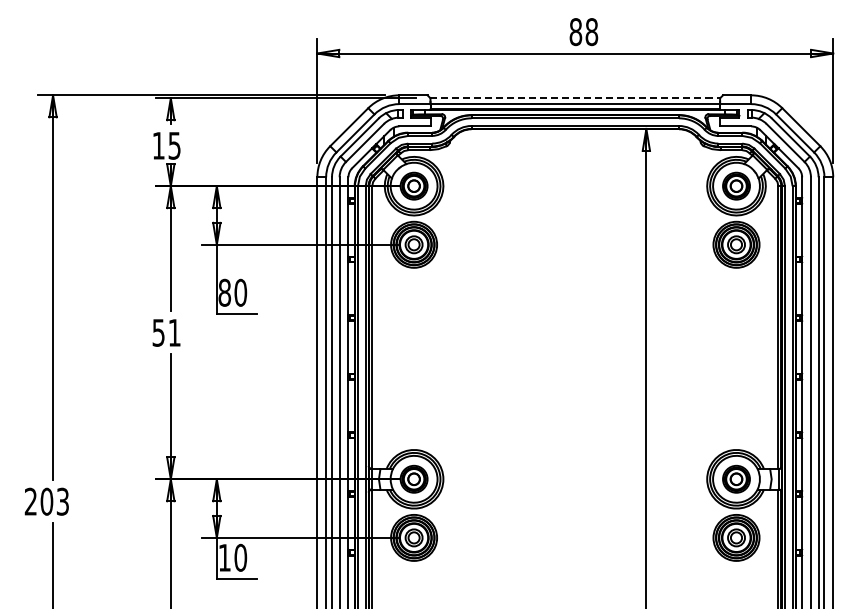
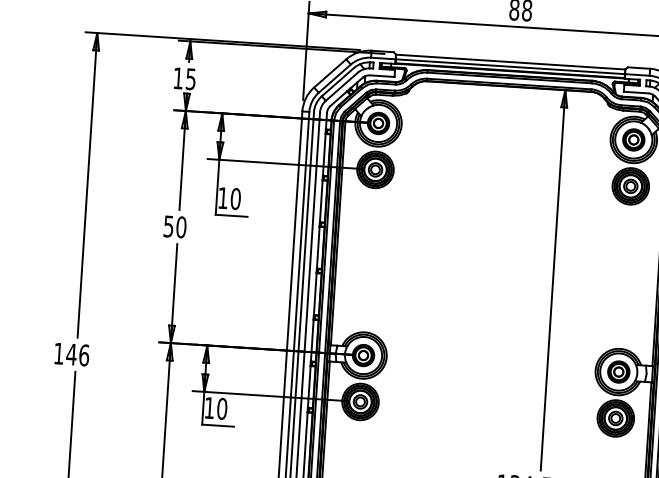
line: (575, 98) -> (510, 62), dashed -> solid
text: (224, 292) -> (222, 197), 80 -> 10
text: (174, 332) -> (181, 227), 51 -> 50
text: (46, 501) -> (71, 354), 203 -> 146

